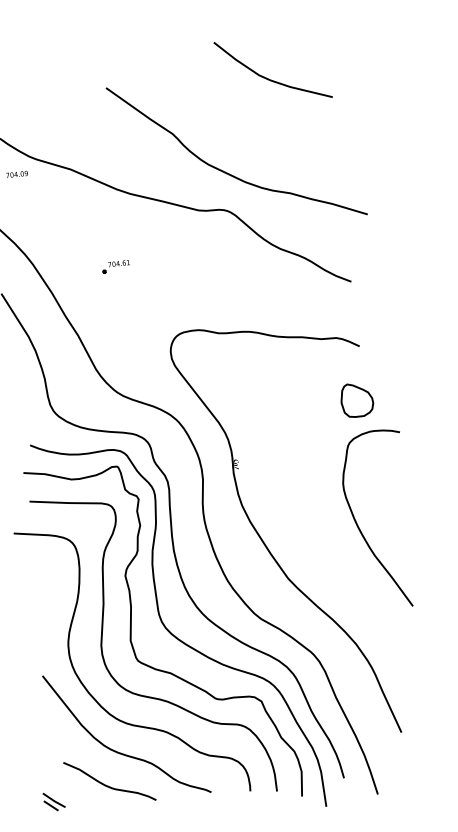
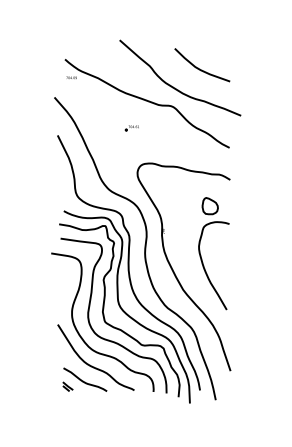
curve: (272, 78) -> (201, 69), moved
part: (114, 267) -> (131, 128), moved
part: (352, 507) -> (202, 258), moved
part: (53, 801) -> (67, 386), moved

